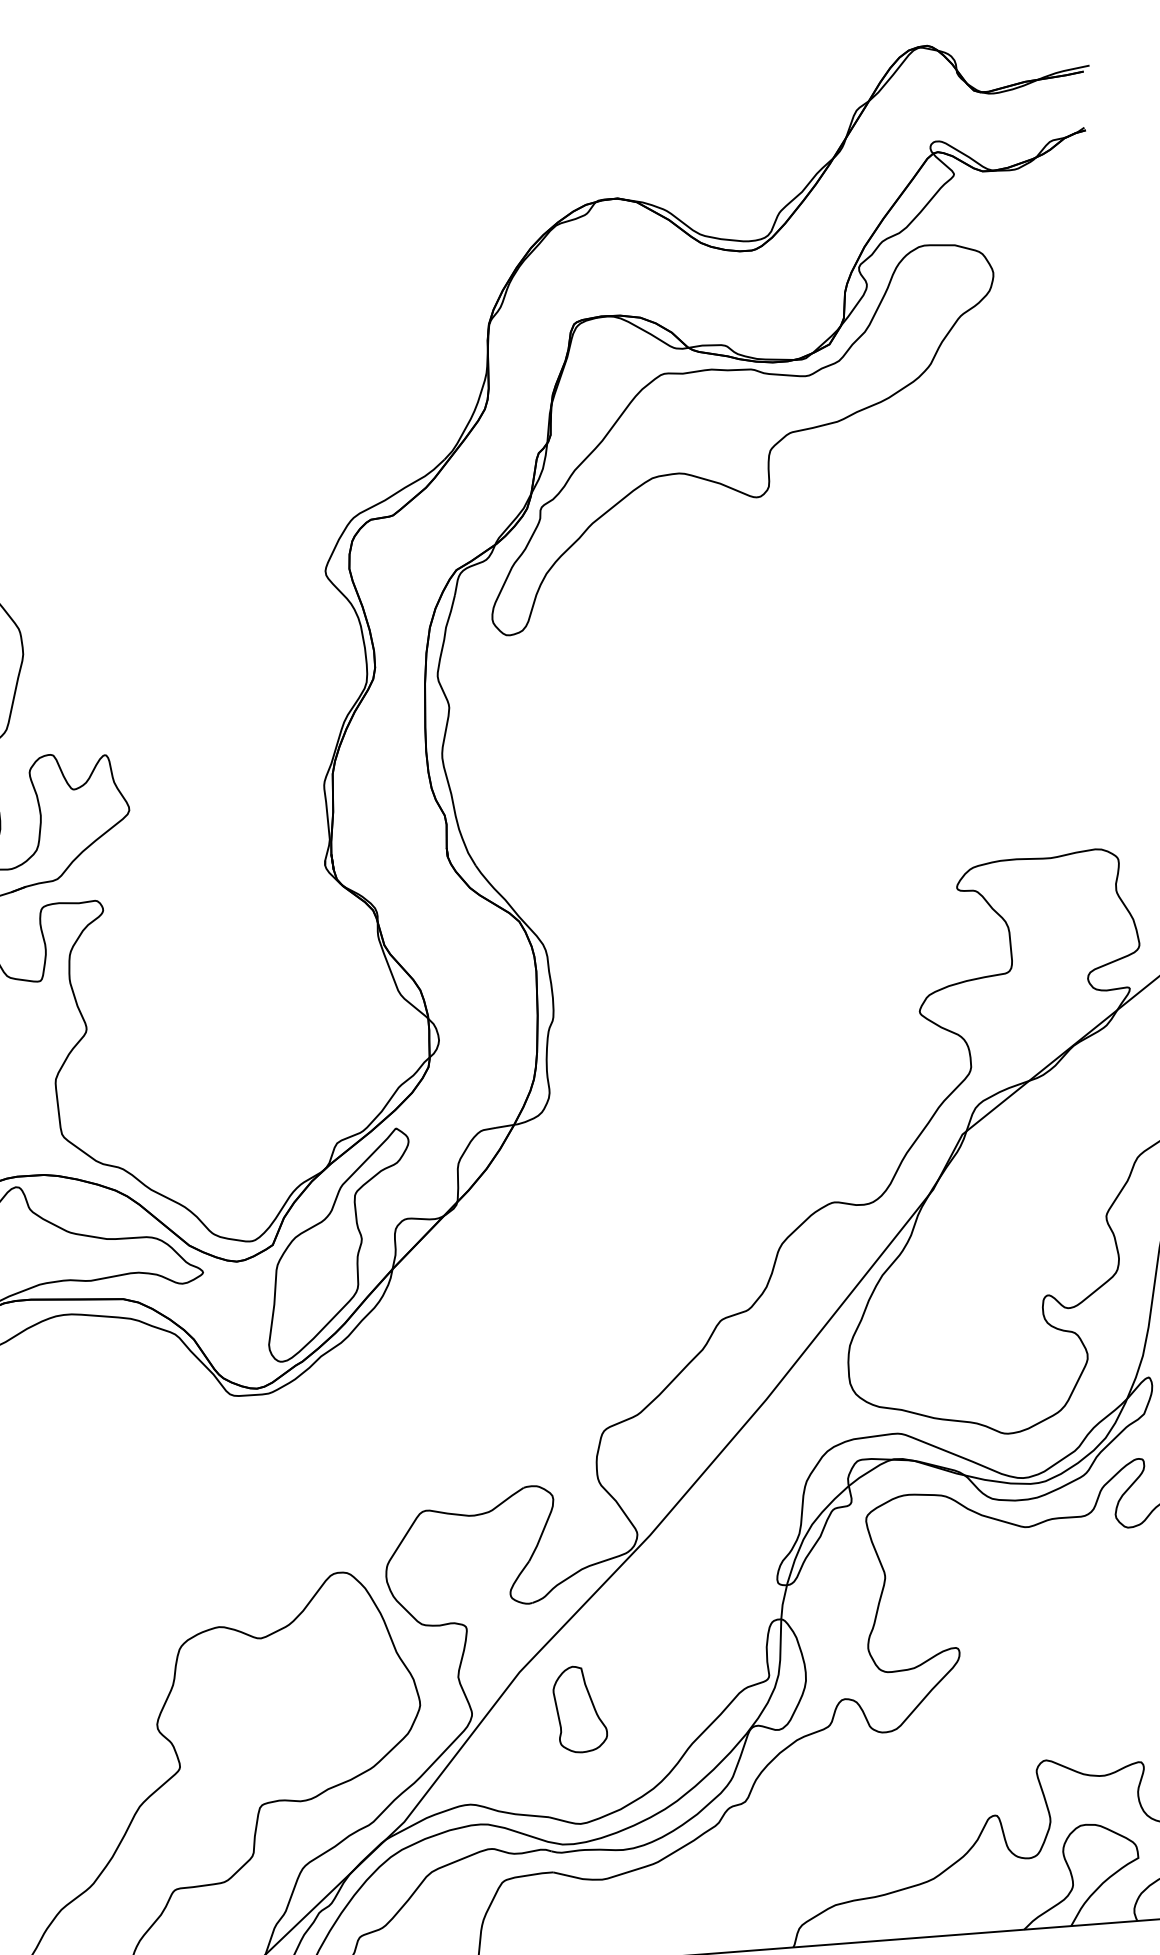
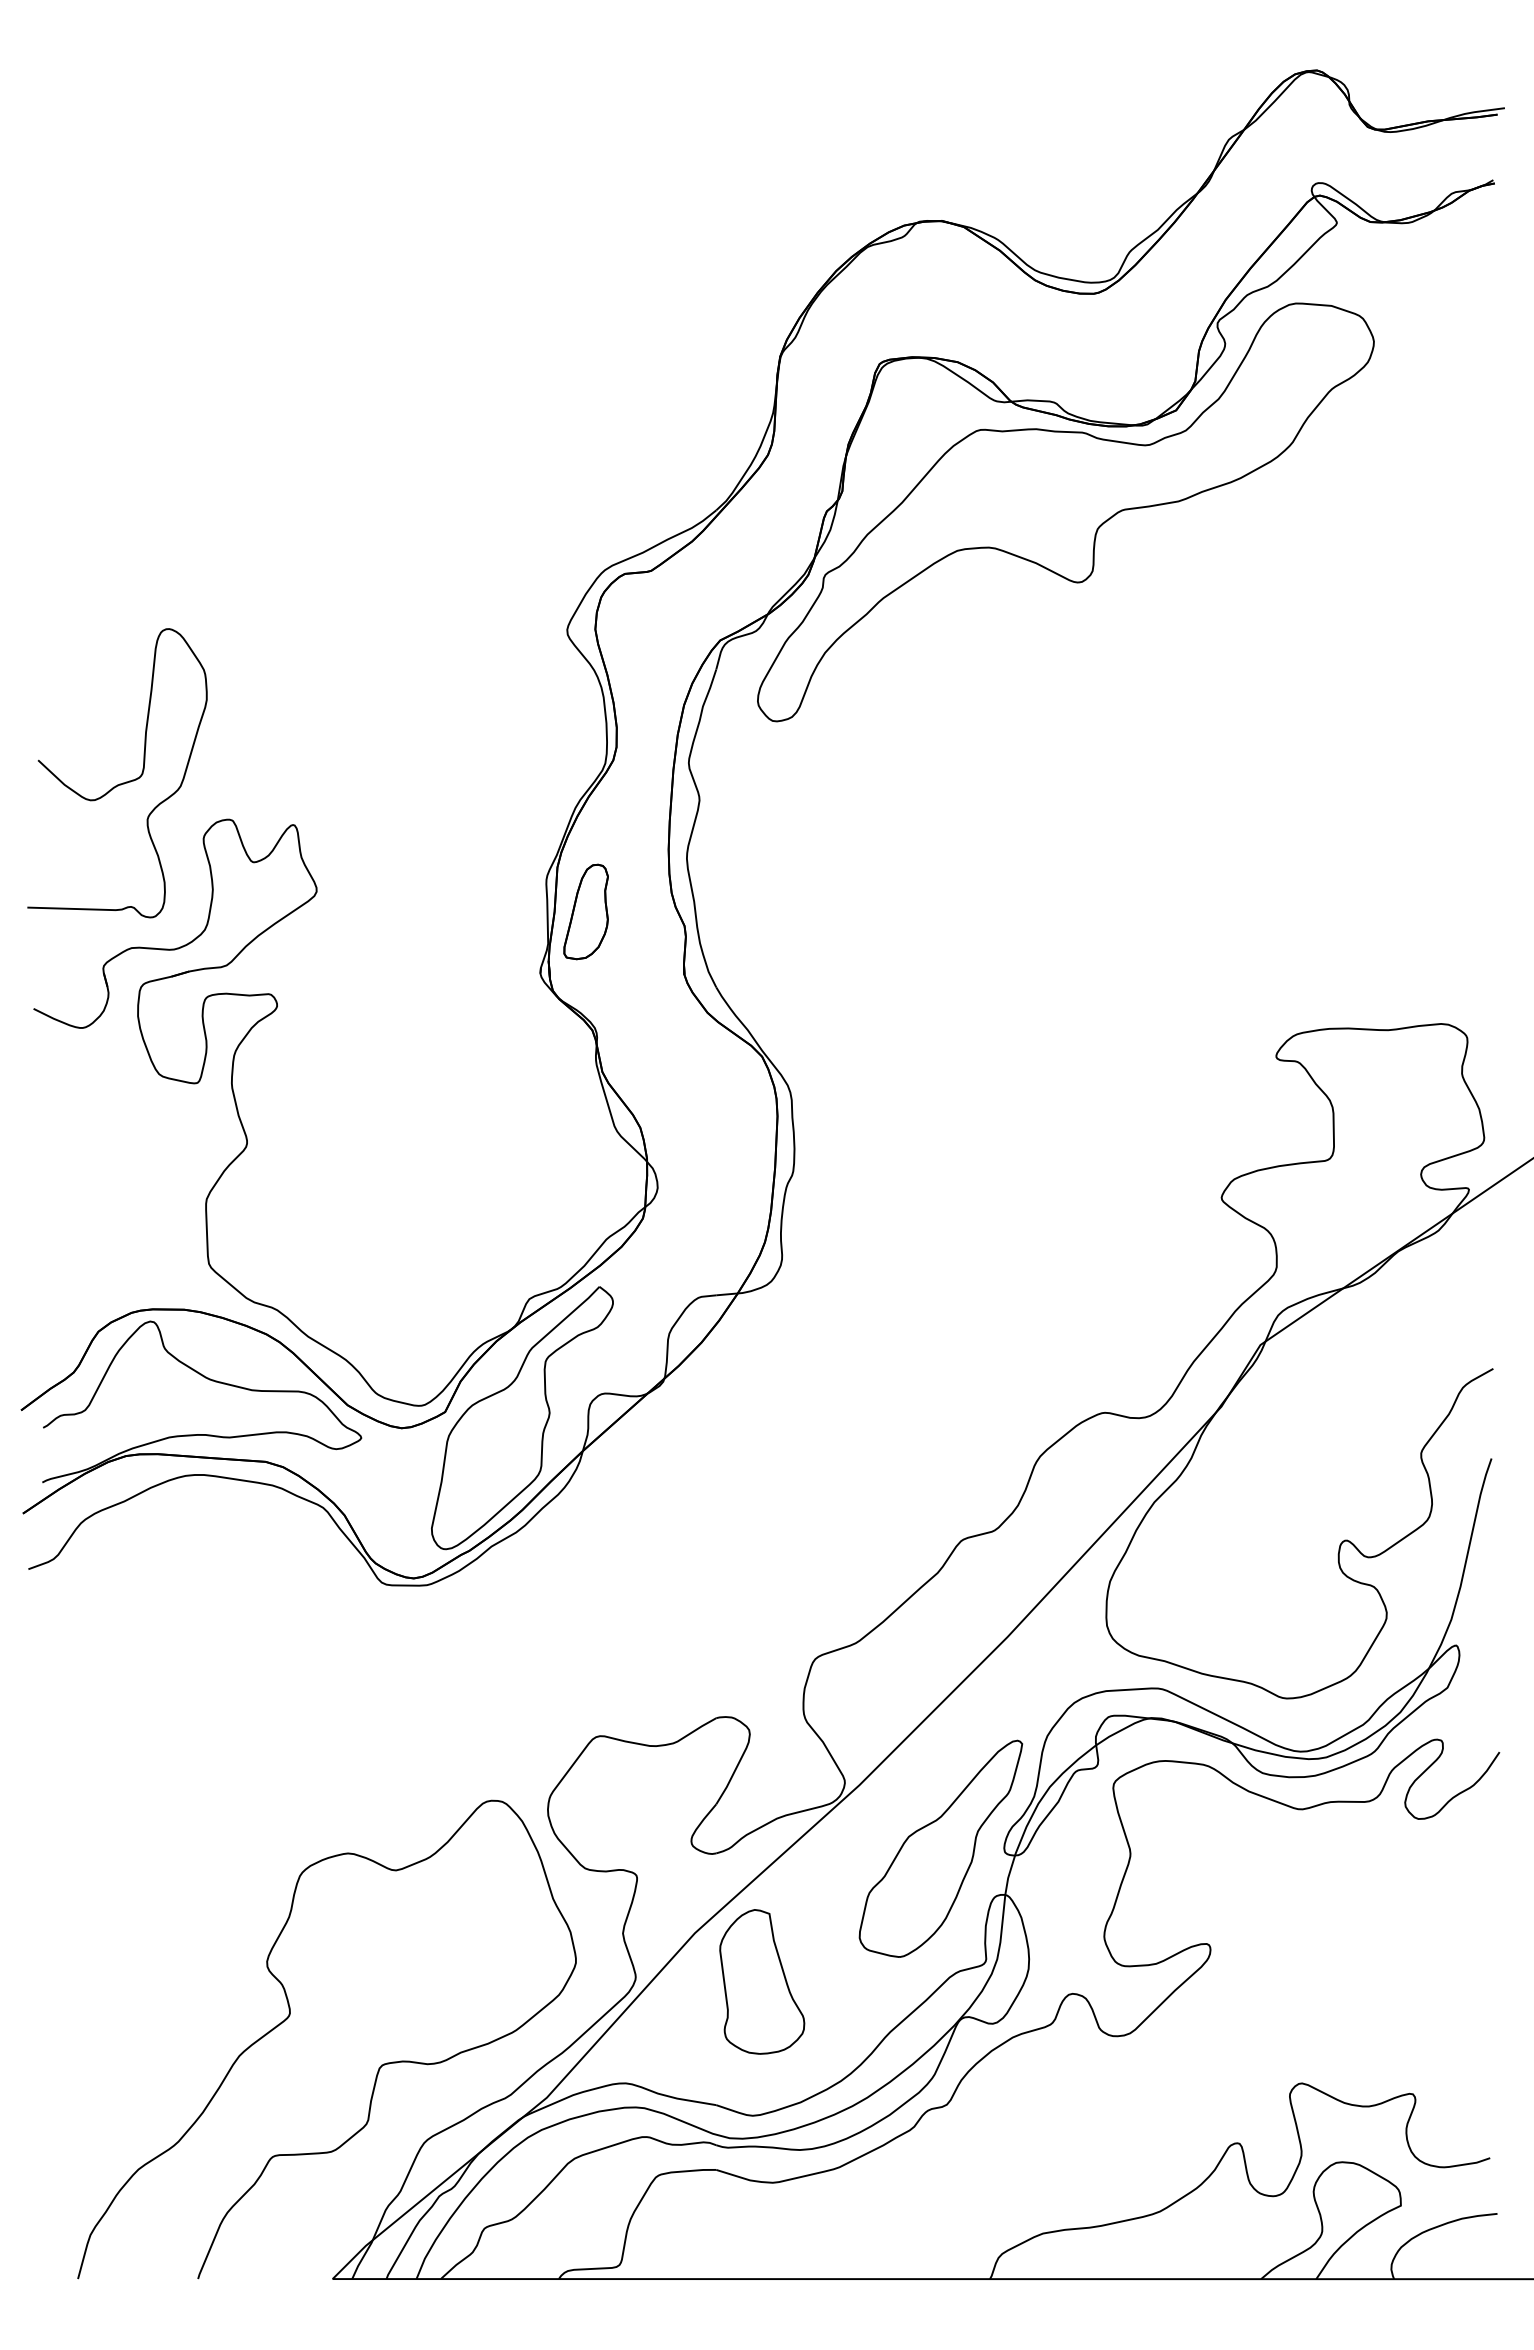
part: (359, 809) -> (585, 911), added
part: (723, 1584) -> (940, 1848), added
part: (580, 1708) -> (762, 1981), size x1.43

